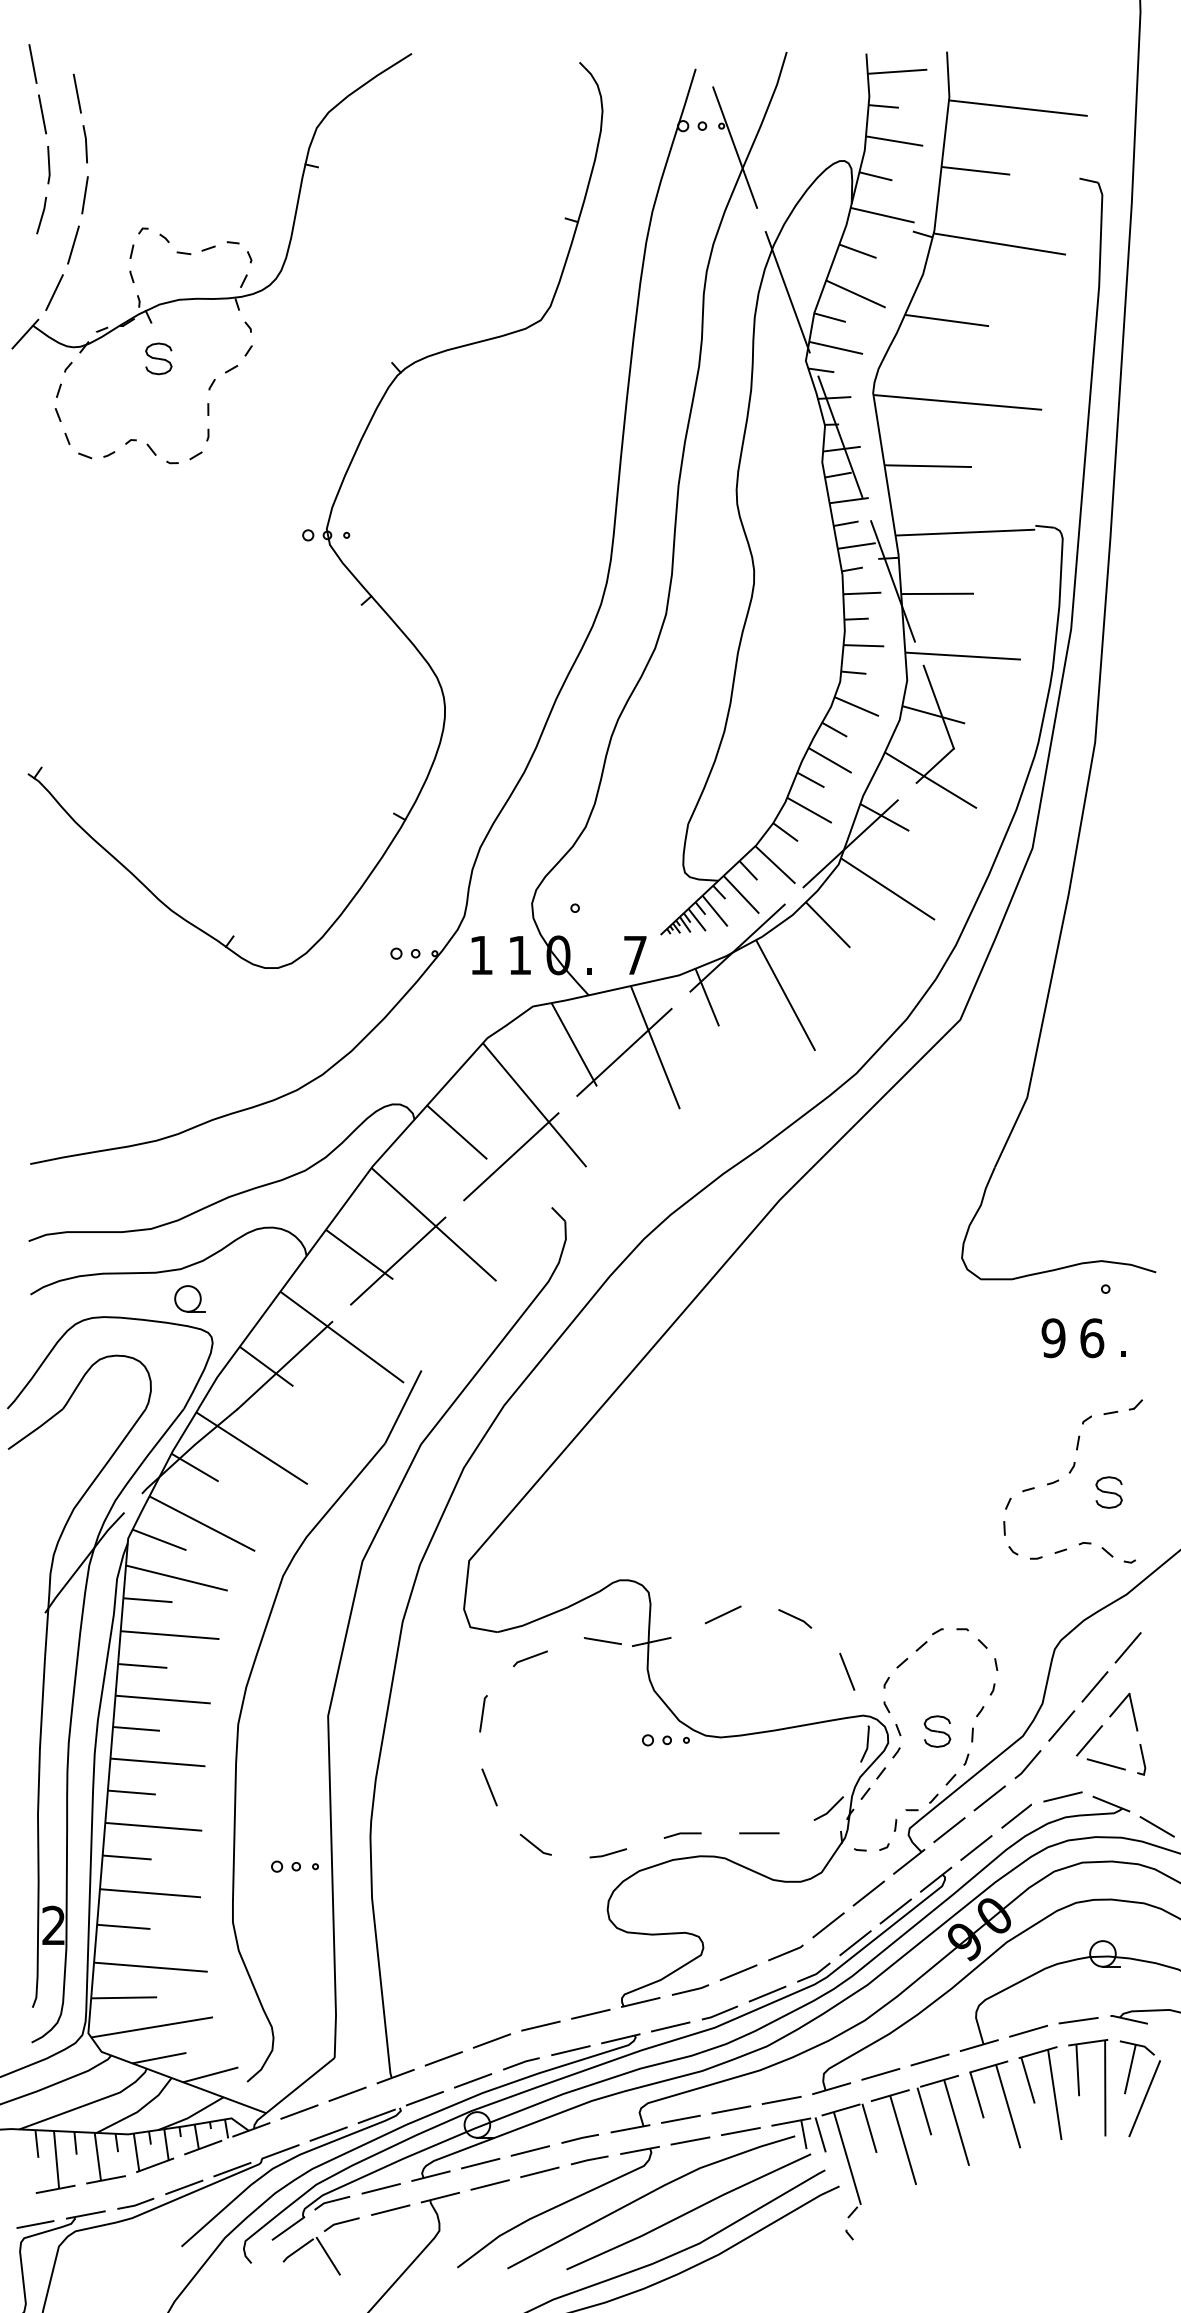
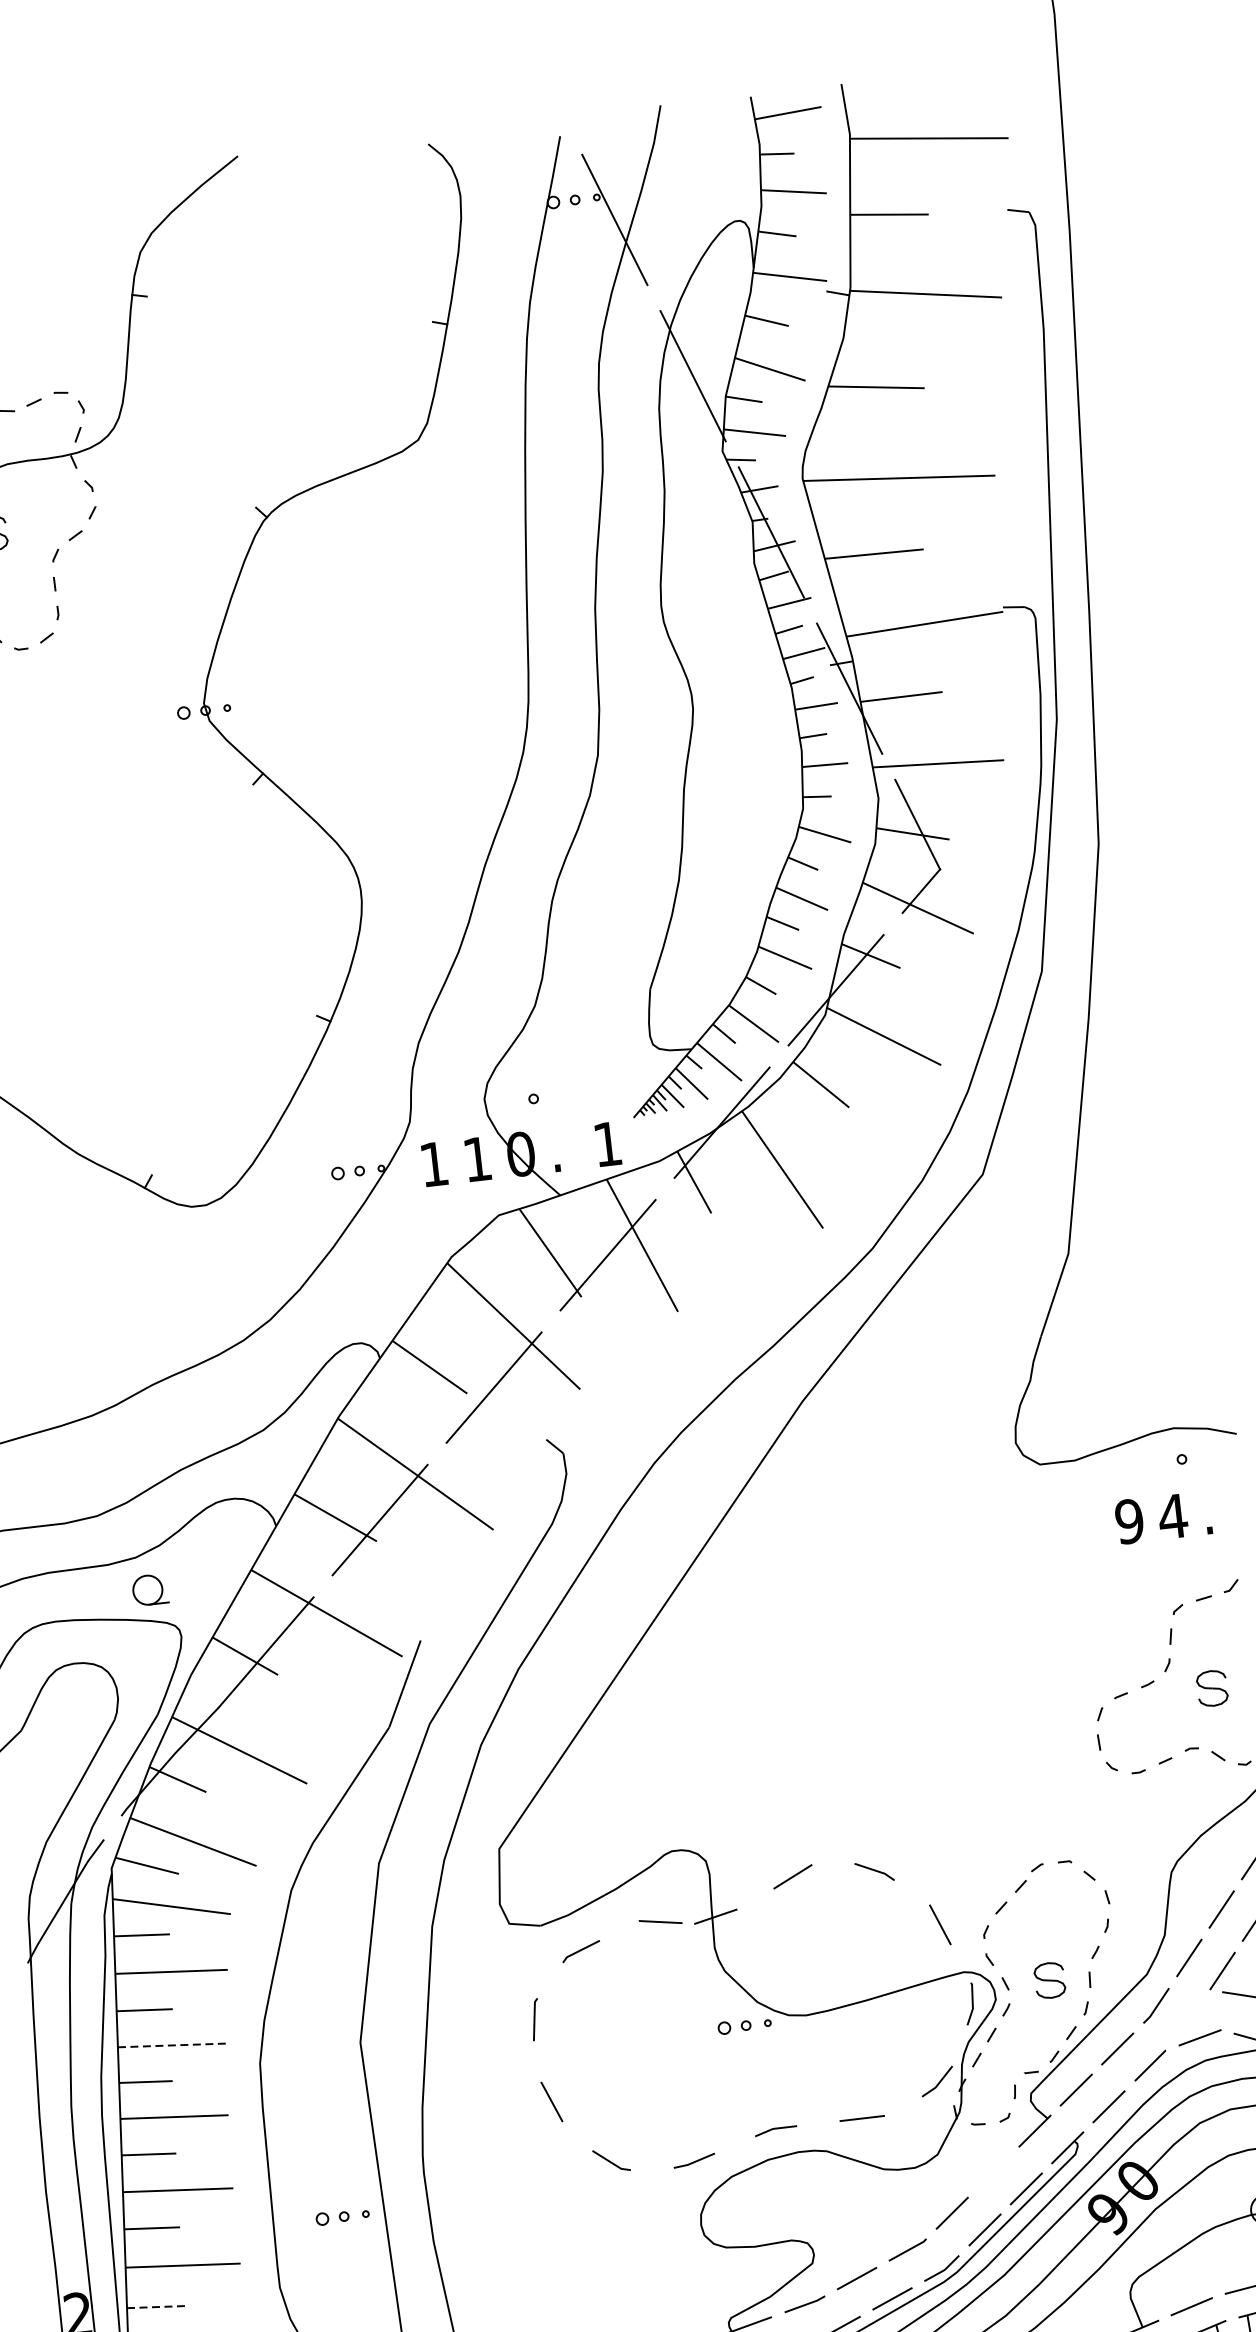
text: (635, 955) -> (607, 1144), 7 -> 1
text: (1091, 1338) -> (1172, 1516), 6 -> 4
line: (163, 1699) -> (172, 2045), solid -> dashed
line: (868, 1893) -> (993, 2172), removed
line: (123, 1926) -> (157, 2306), solid -> dashed

